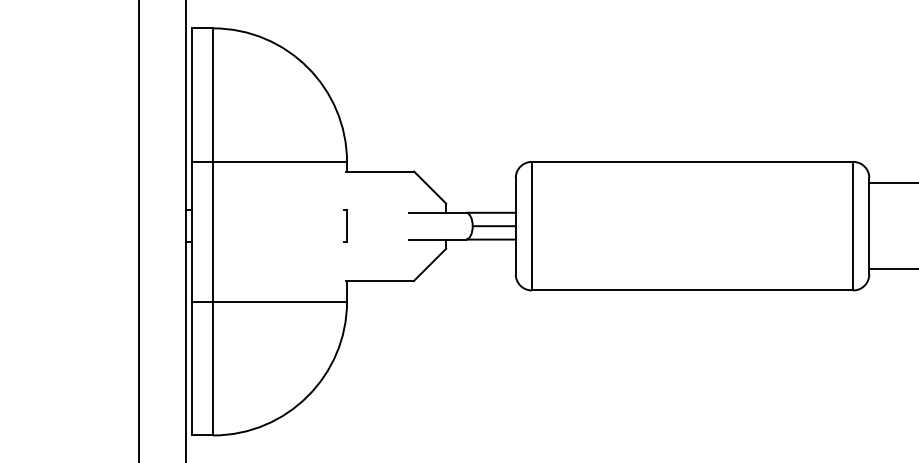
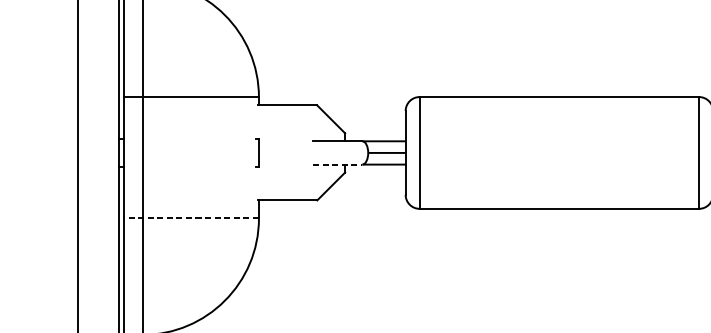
line: (438, 239) -> (338, 164), solid -> dashed
line: (269, 301) -> (191, 218), solid -> dashed

